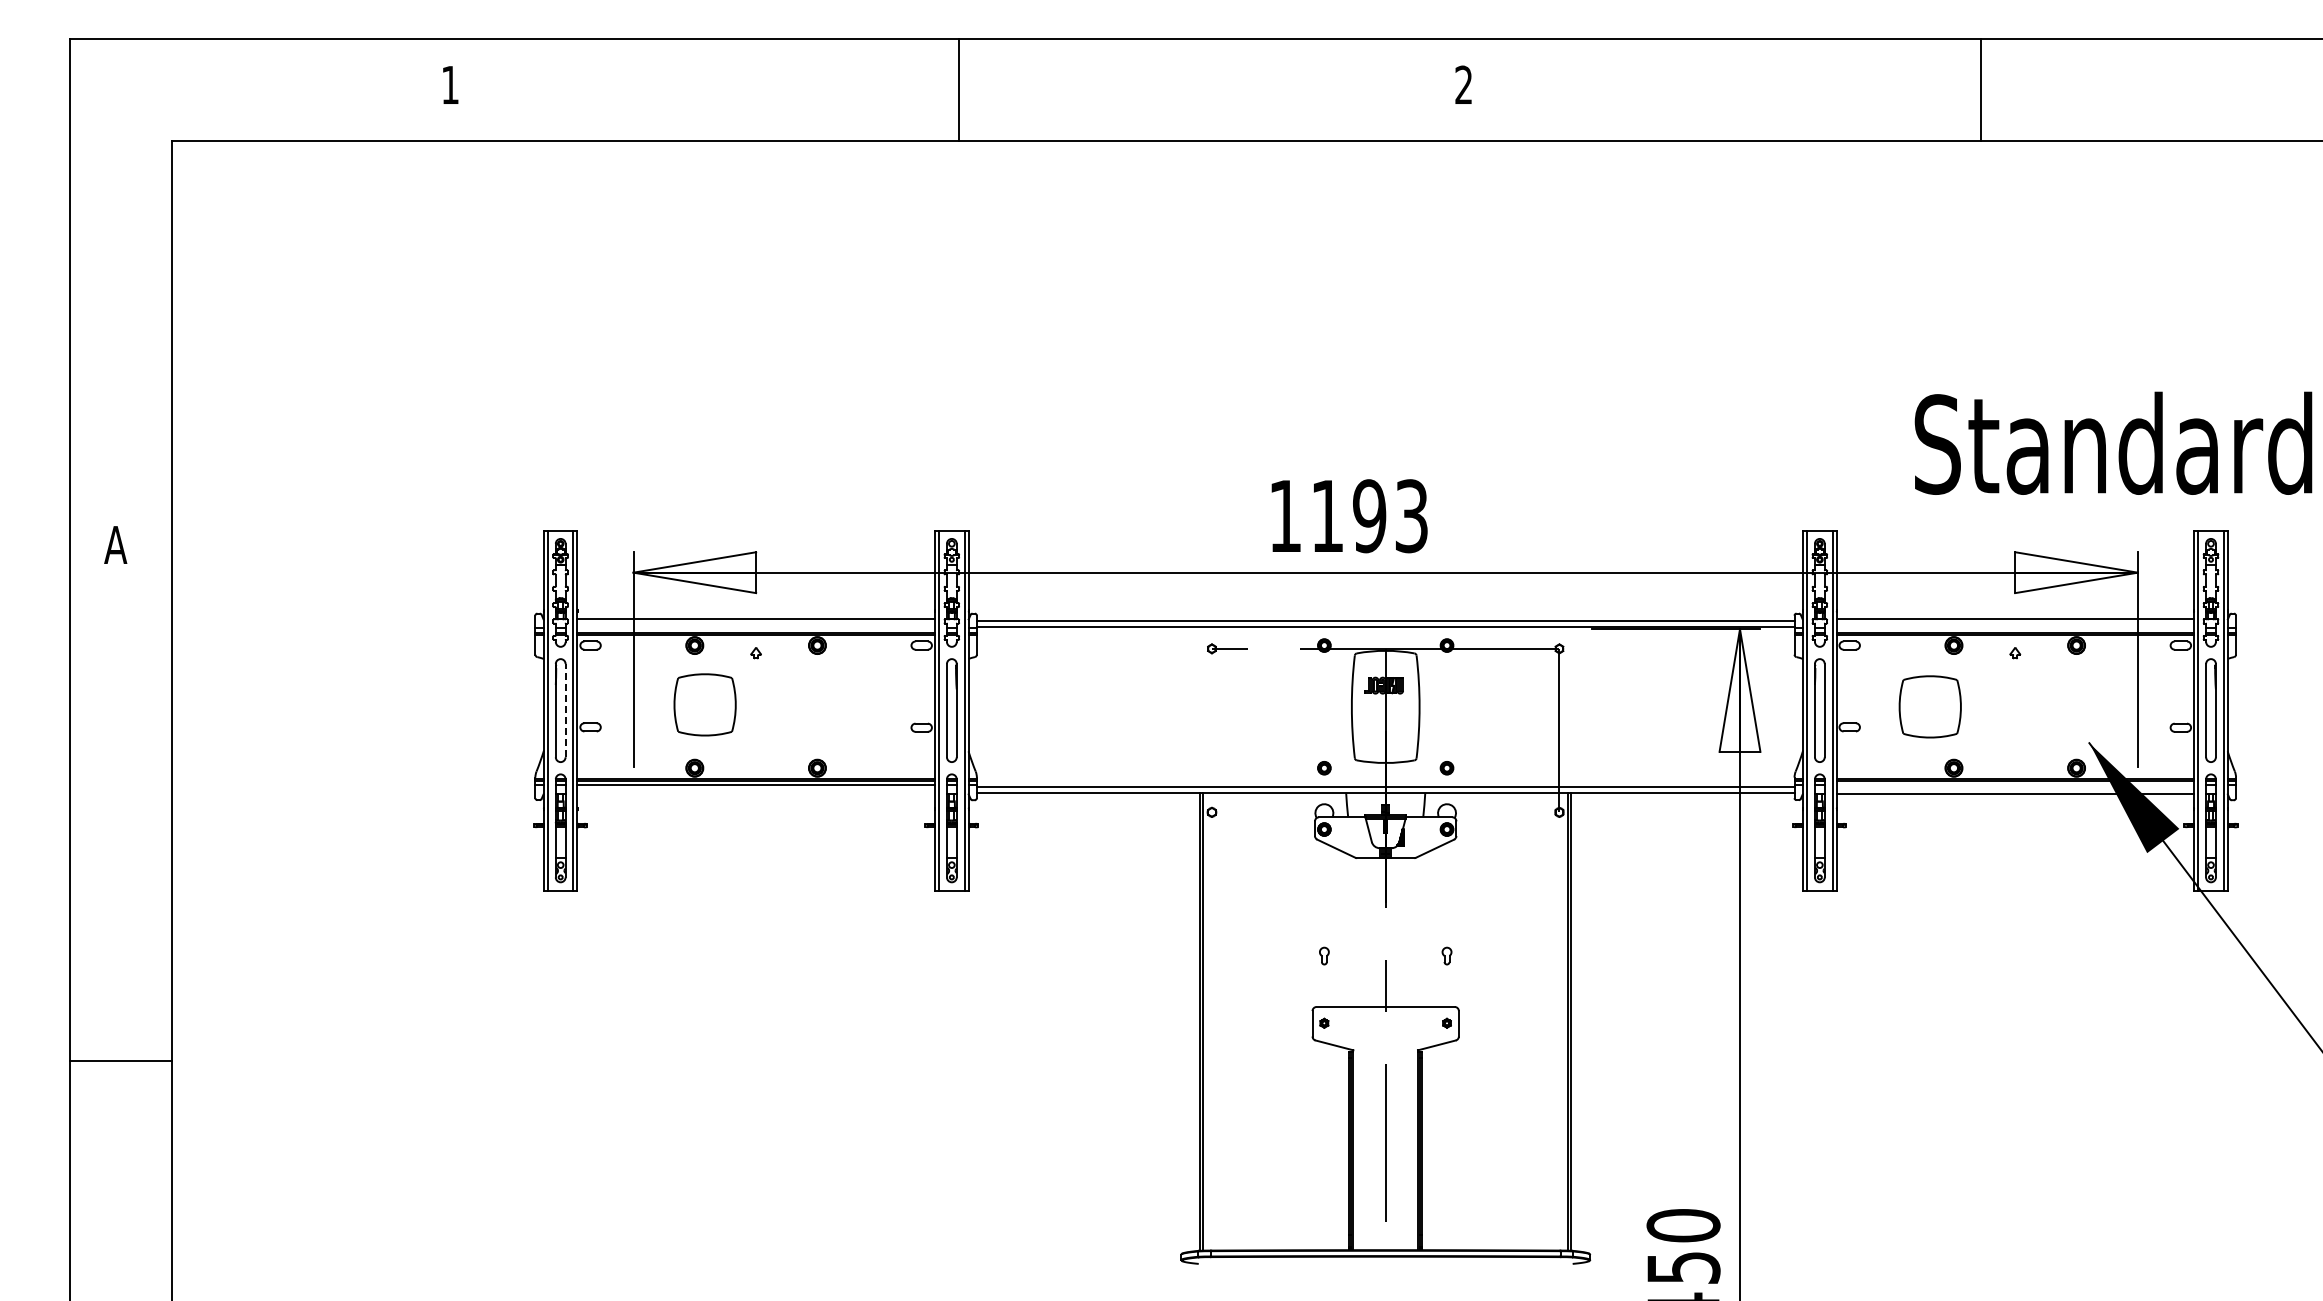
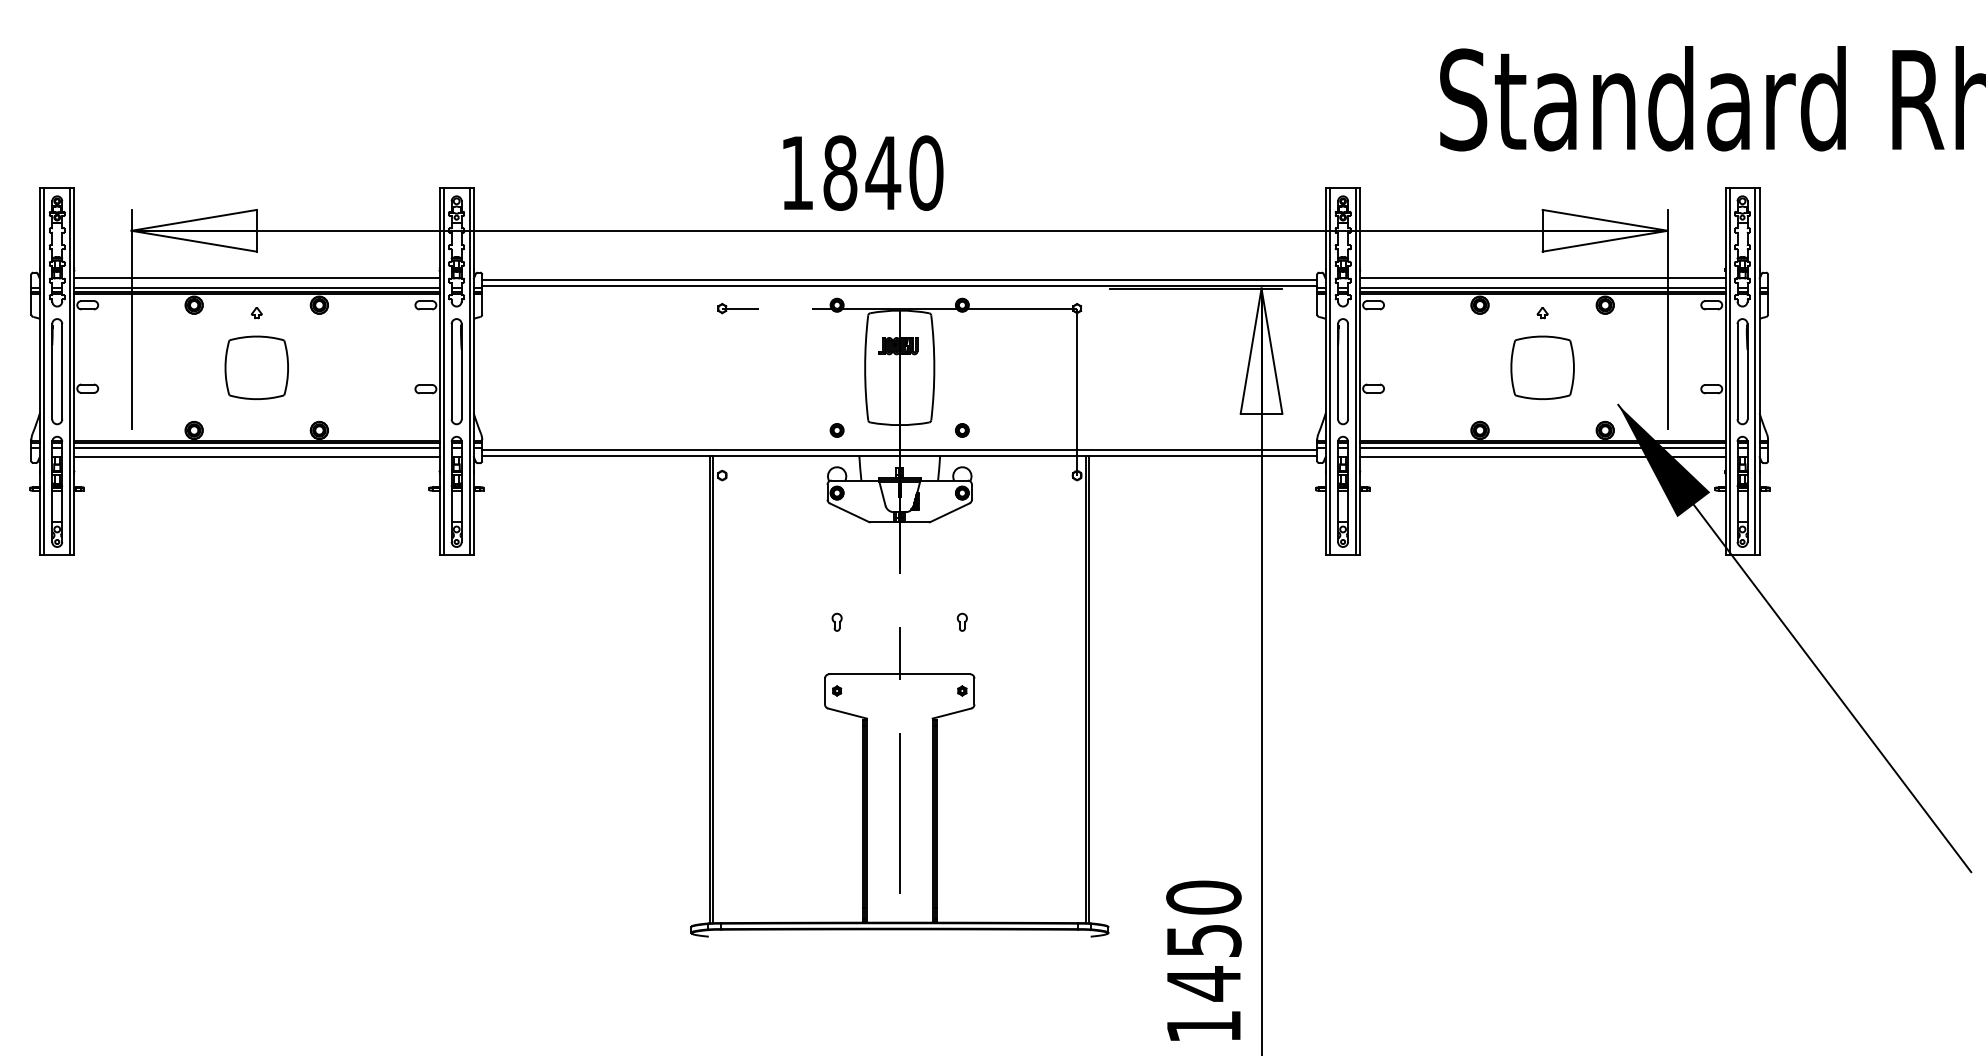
text: (1369, 516) -> (883, 173), 1193 -> 1840
line: (756, 628) -> (257, 287), added
line: (2015, 628) -> (1542, 287), added
part: (704, 704) -> (256, 367), moved
part: (1929, 706) -> (1541, 367), moved
line: (565, 710) -> (62, 371), dashed -> solid
line: (2015, 785) -> (1542, 448), added
line: (756, 794) -> (257, 457), added

